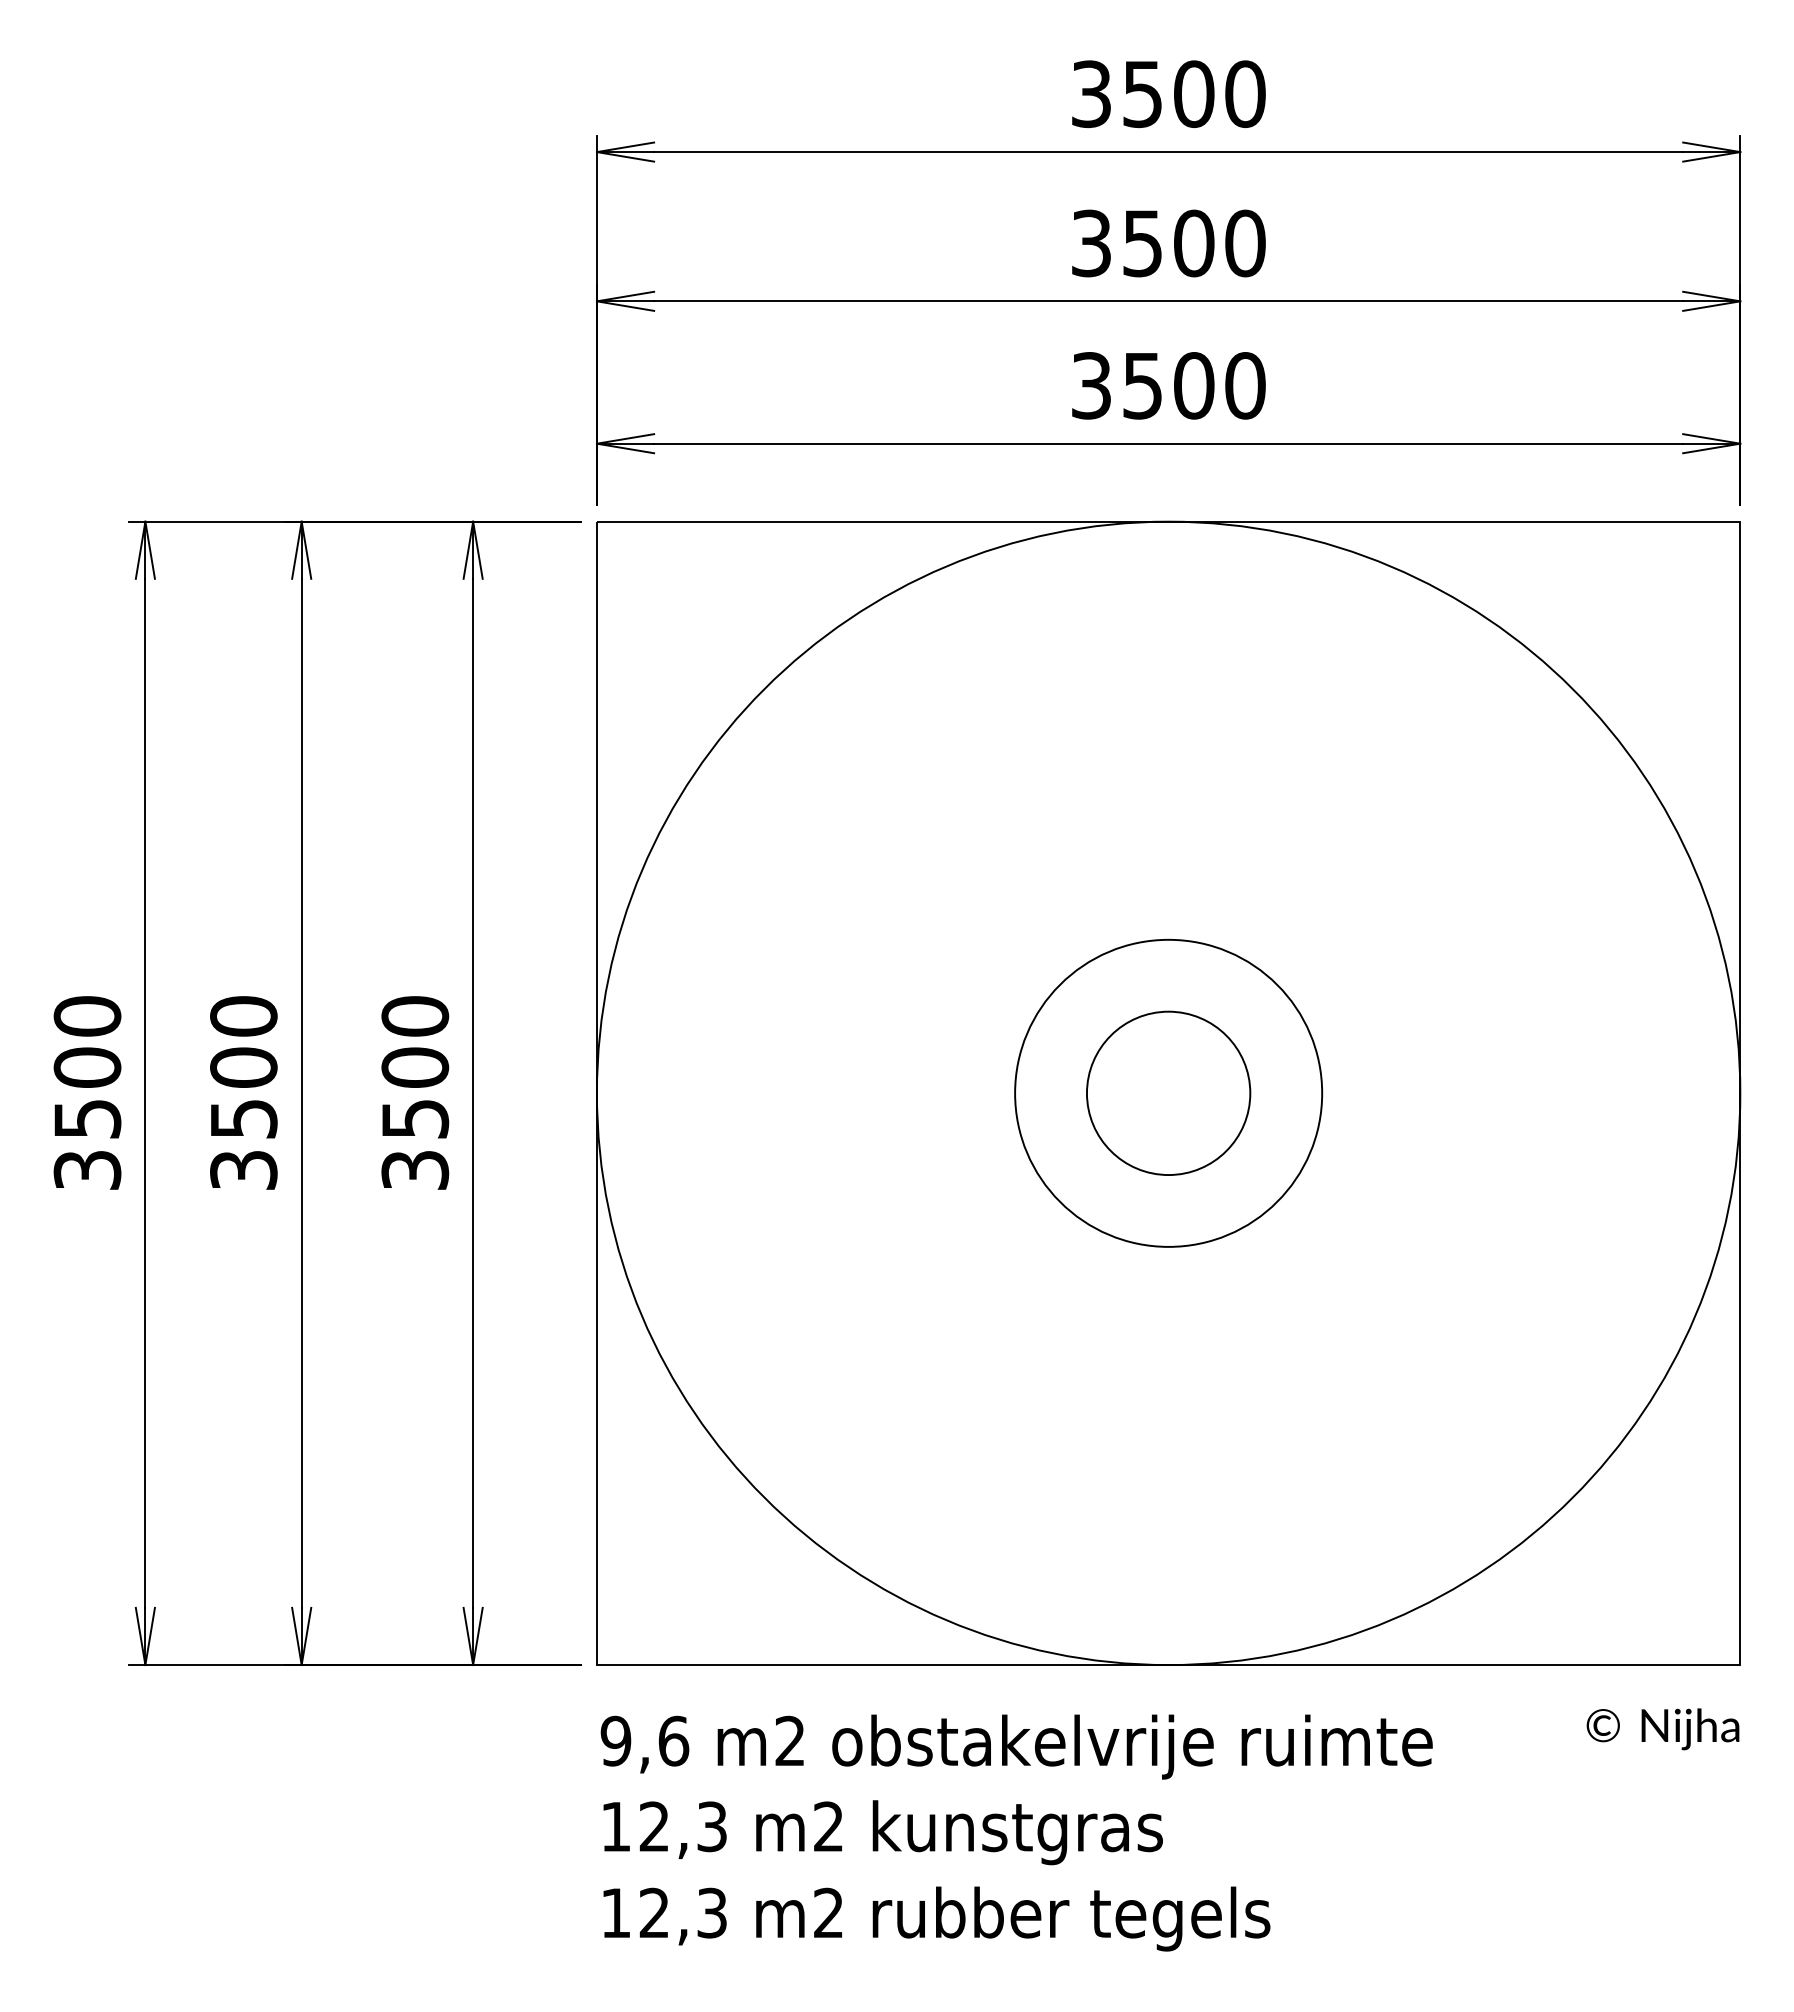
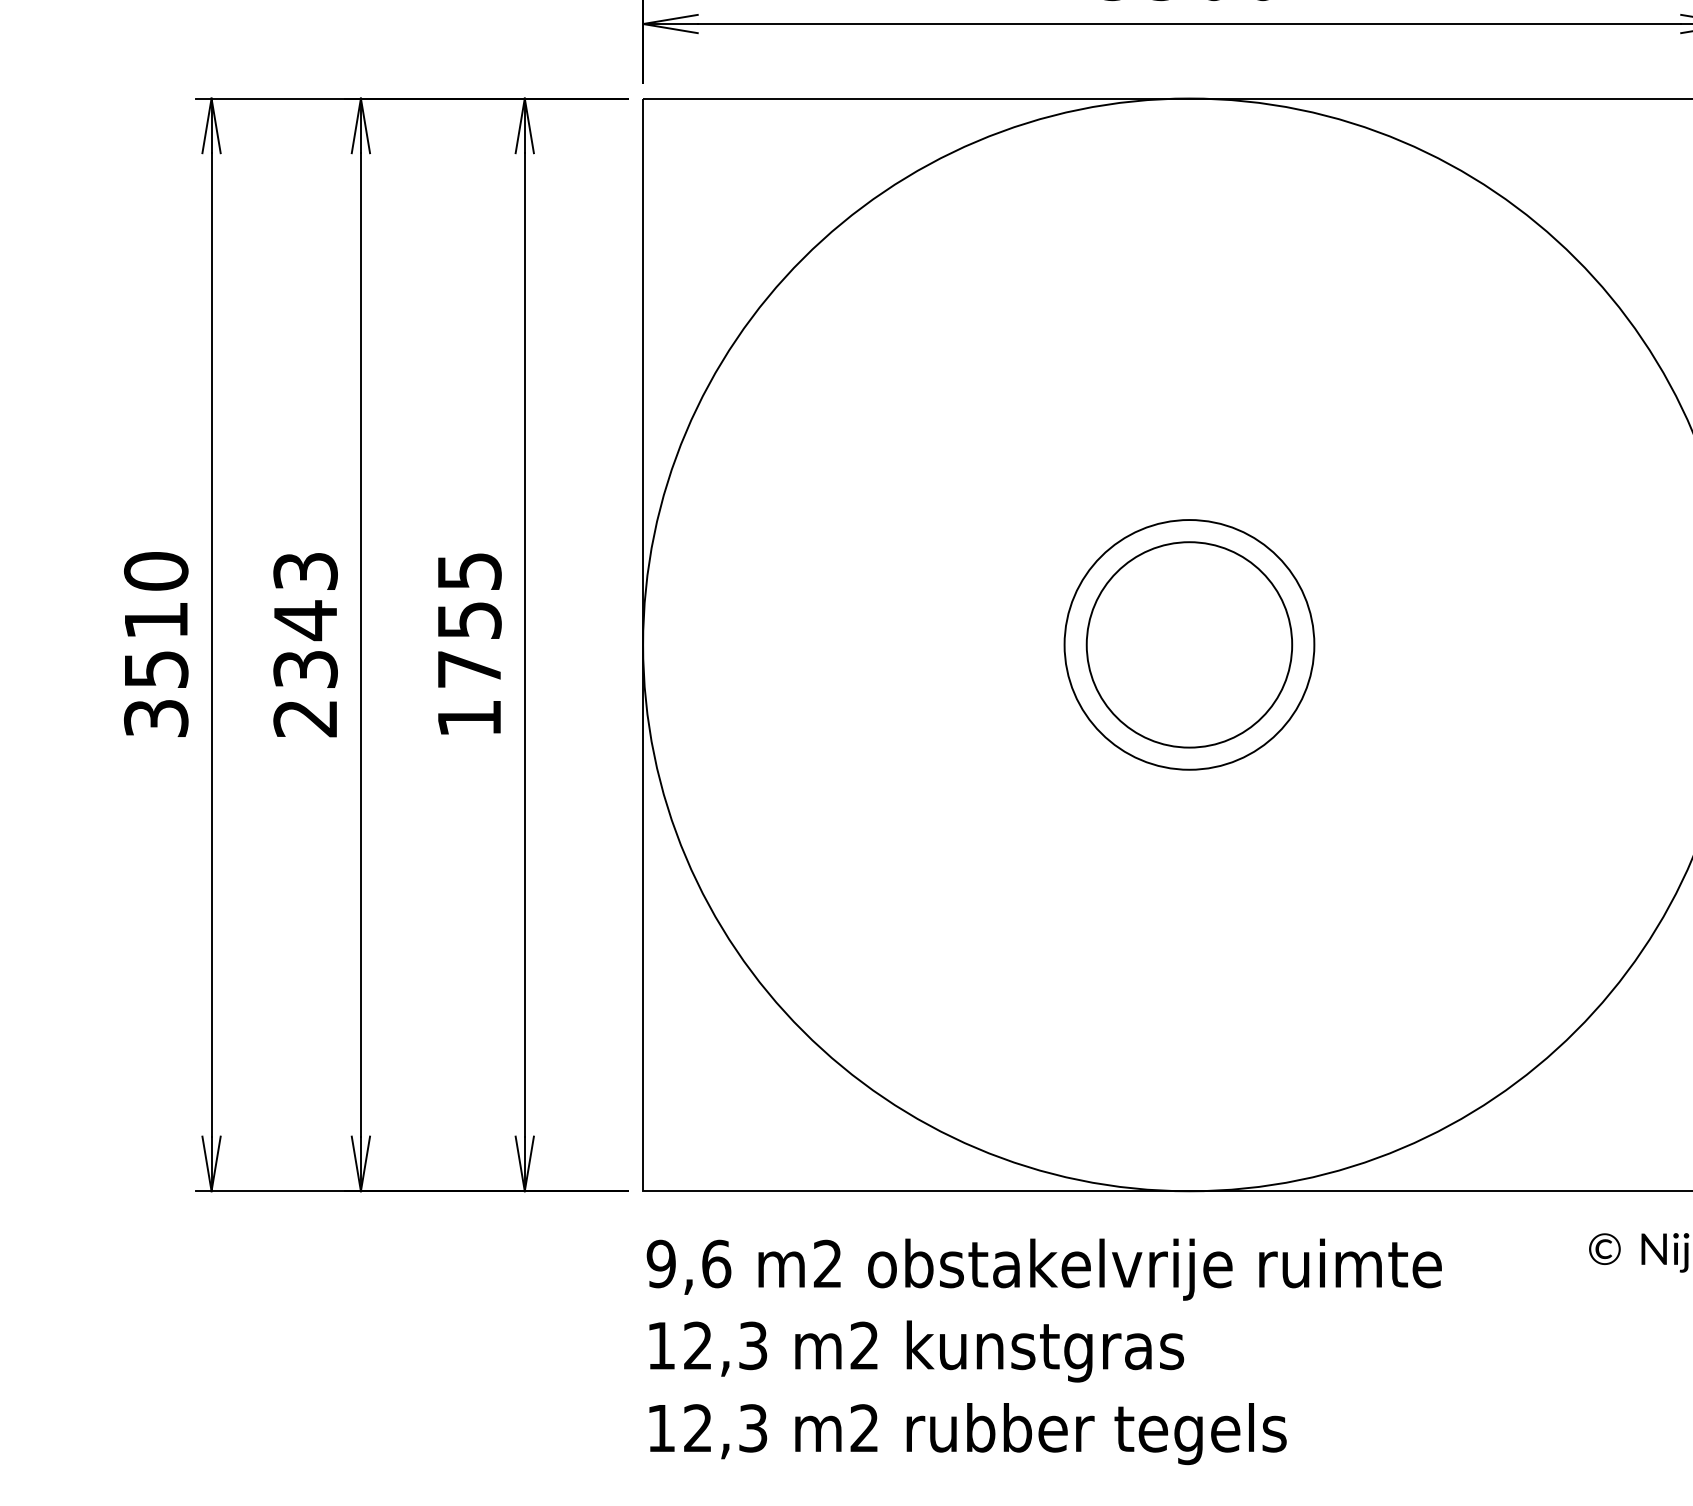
text: (87, 1067) -> (156, 620), 3500 -> 3510
text: (243, 1092) -> (305, 644), 3500 -> 2343
text: (415, 1092) -> (469, 644), 3500 -> 1755
circle: (1168, 1092) -> (1189, 644), size x0.7
circle: (1168, 1093) -> (1189, 645), size x1.6

